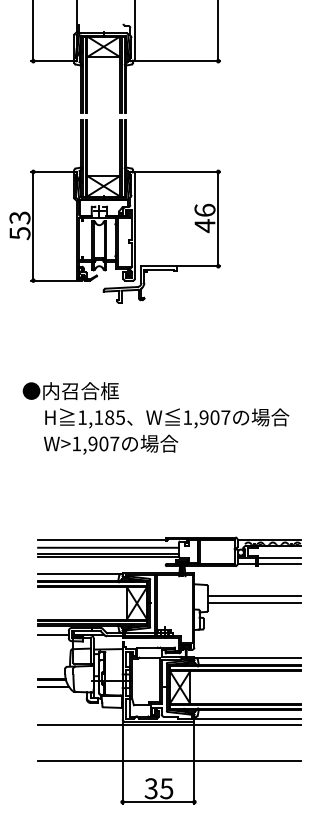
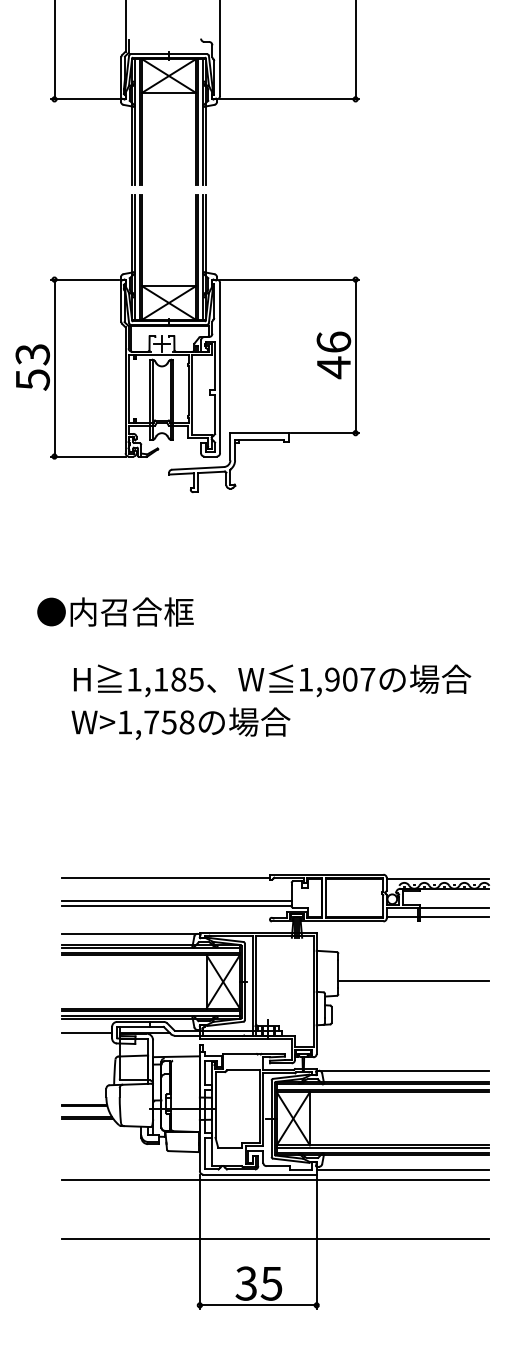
text: (70, 391) -> (114, 612), moved
text: (103, 443) -> (168, 721), W>1,907 -> W>1,758
line: (108, 547) -> (176, 890), removed
line: (253, 595) -> (412, 969), removed

